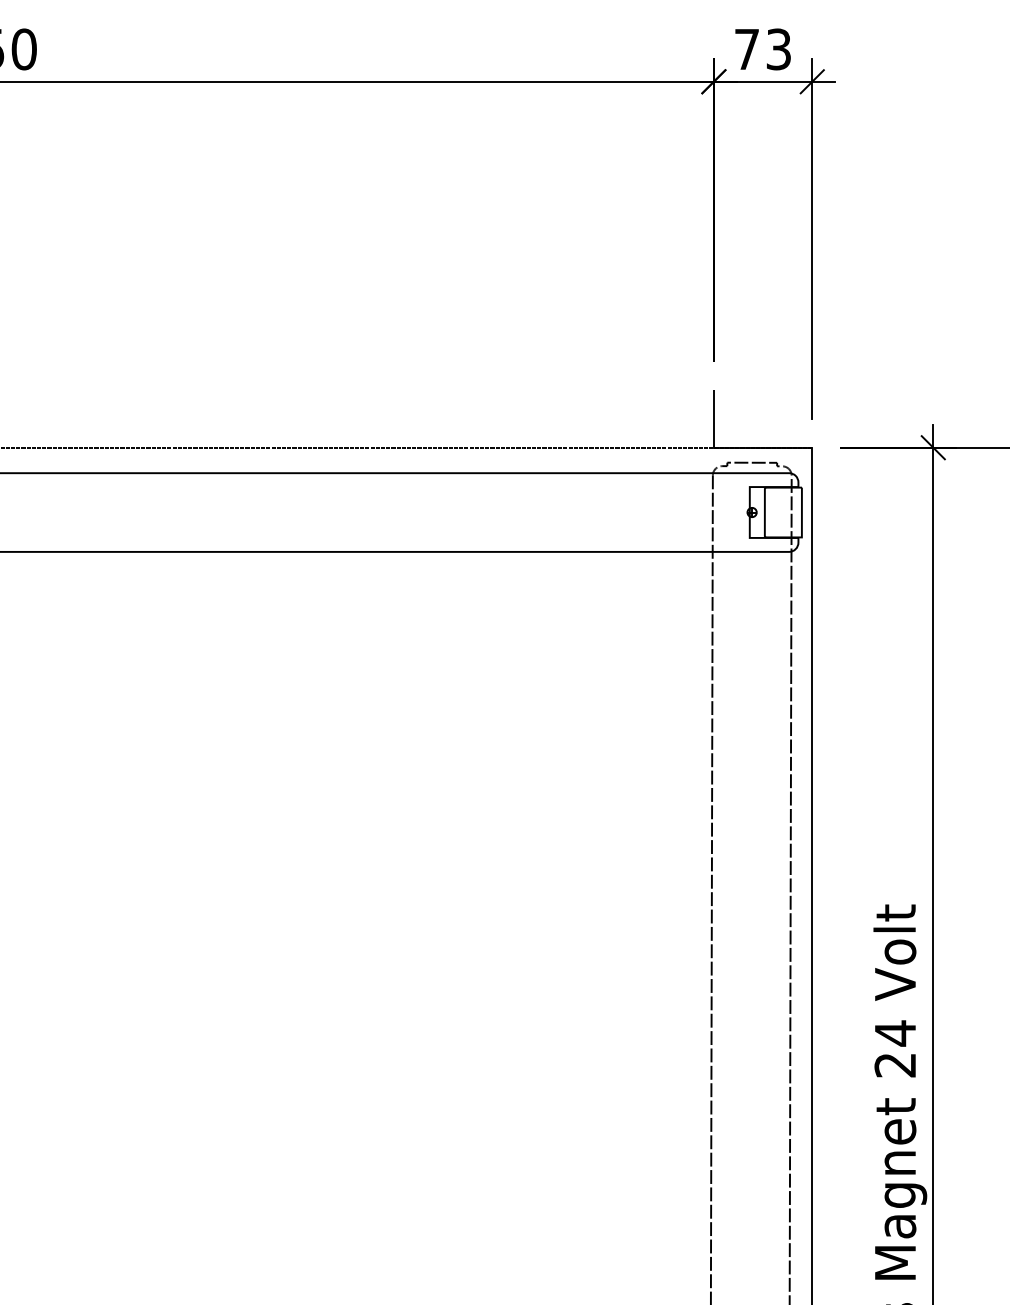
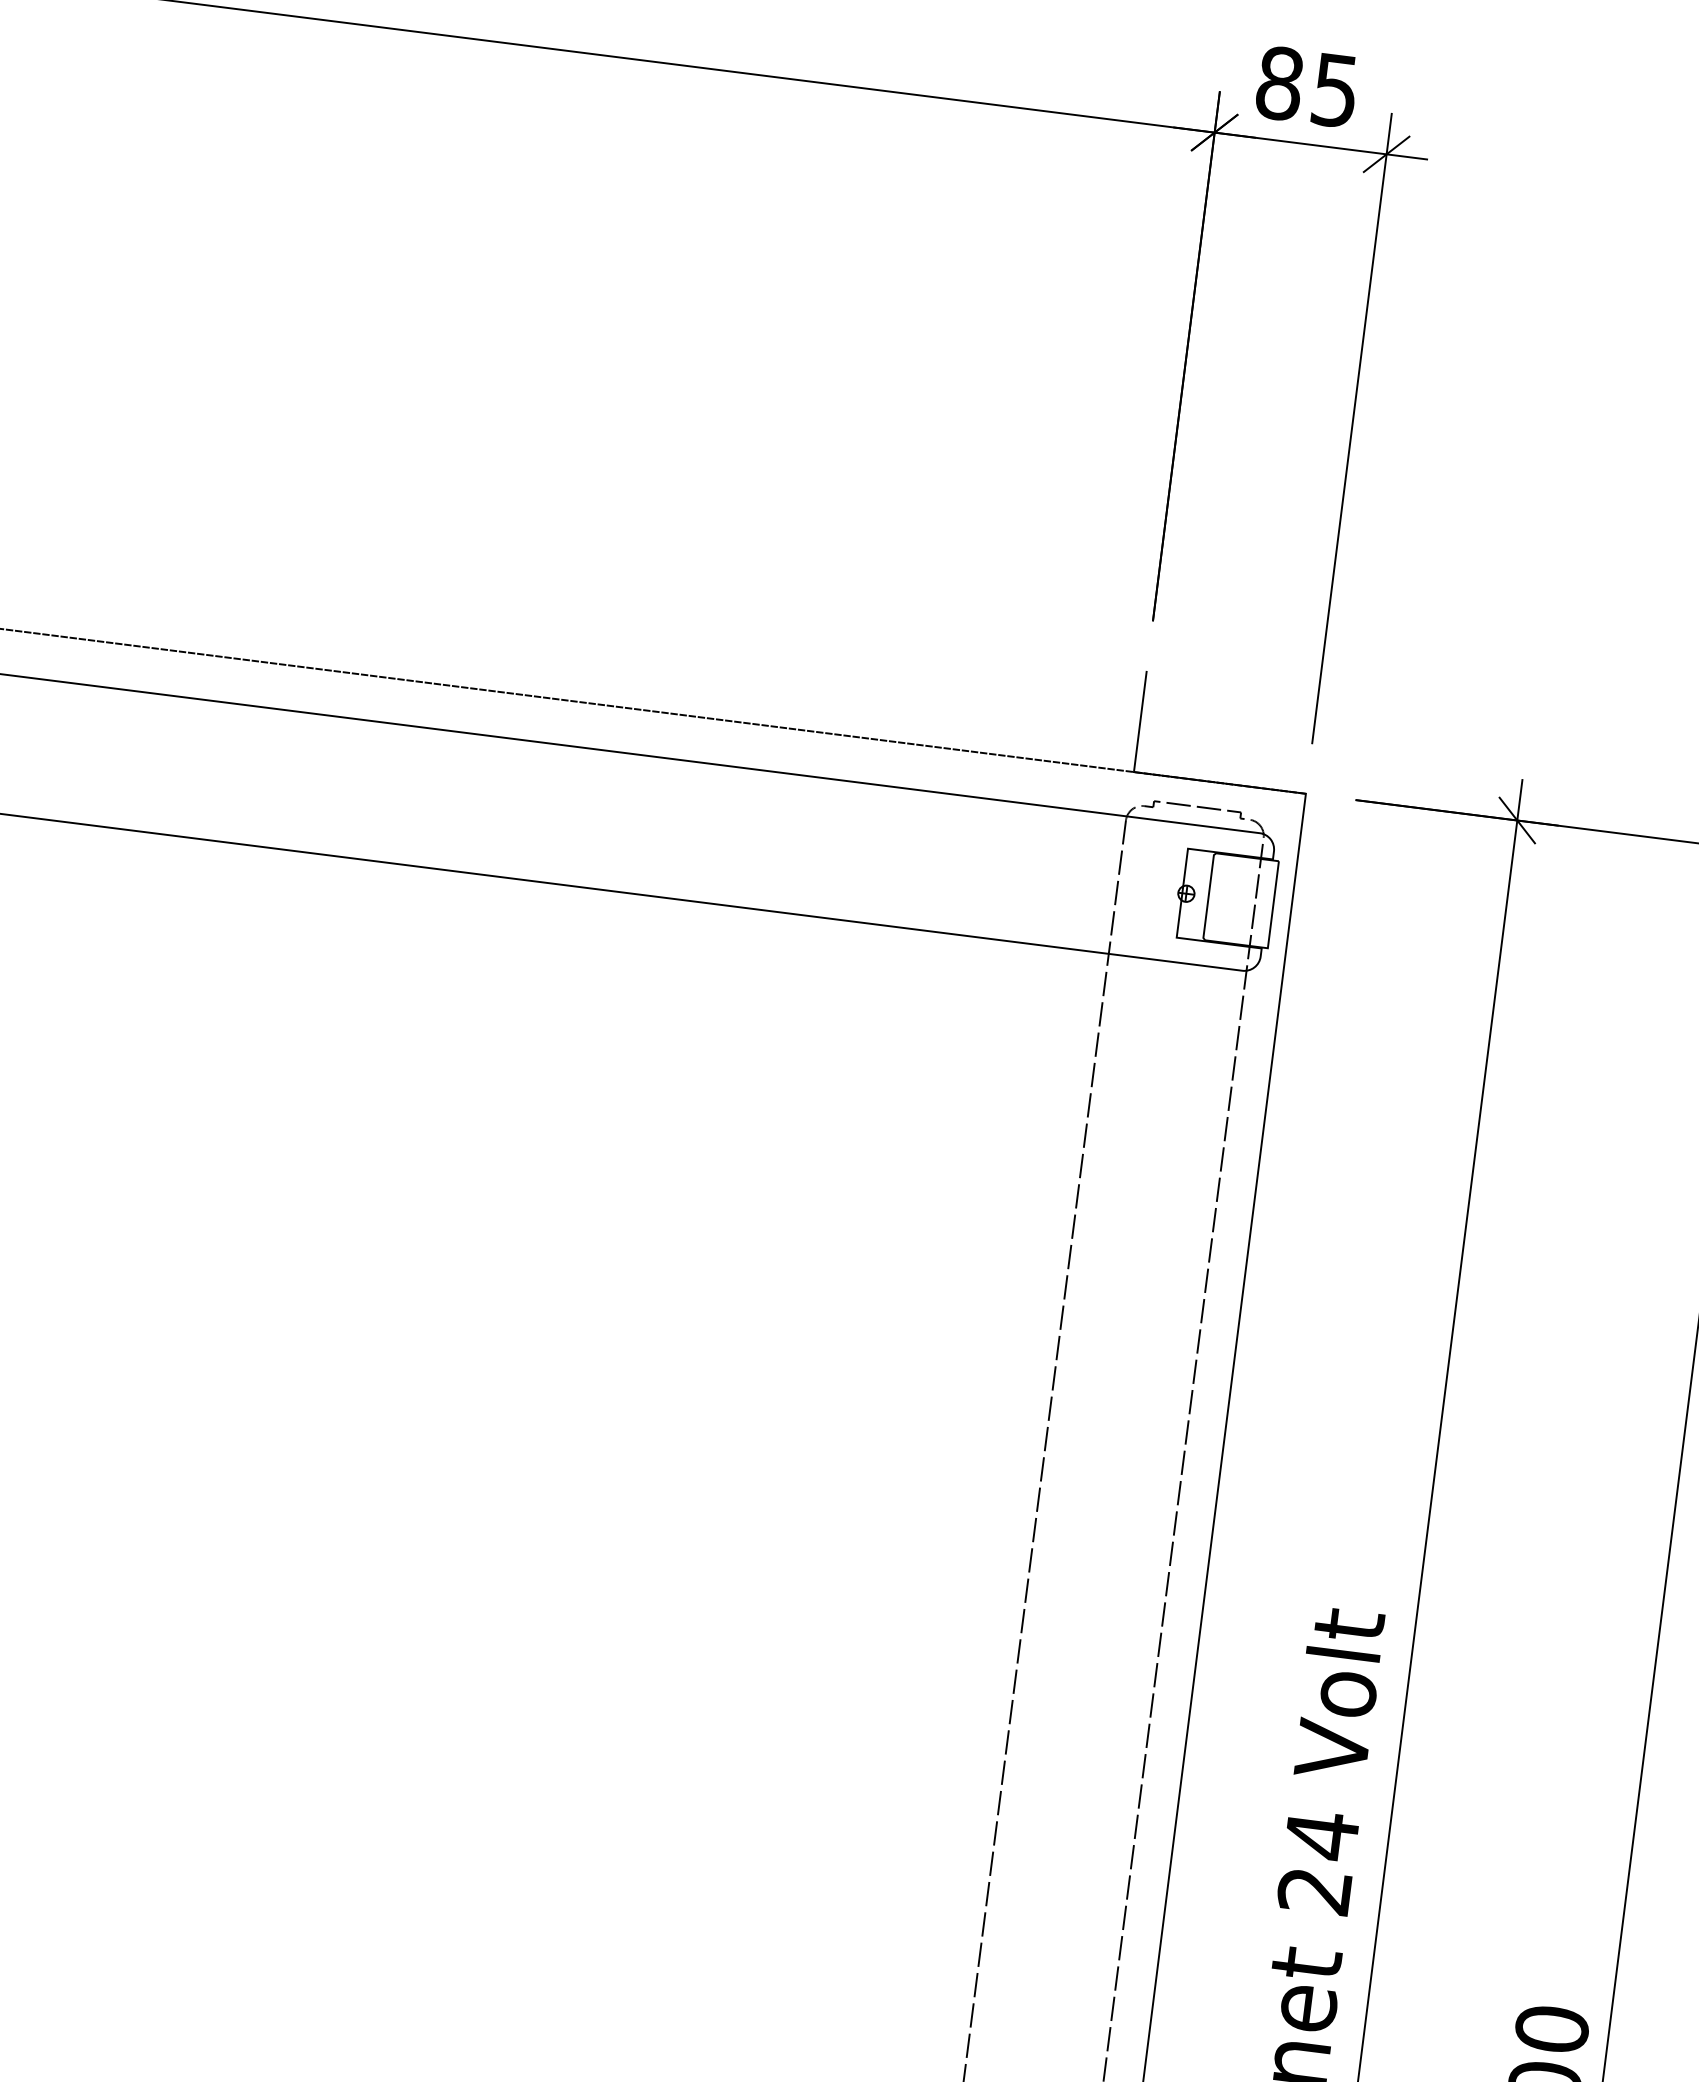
text: (762, 49) -> (1306, 86), 73 -> 85

